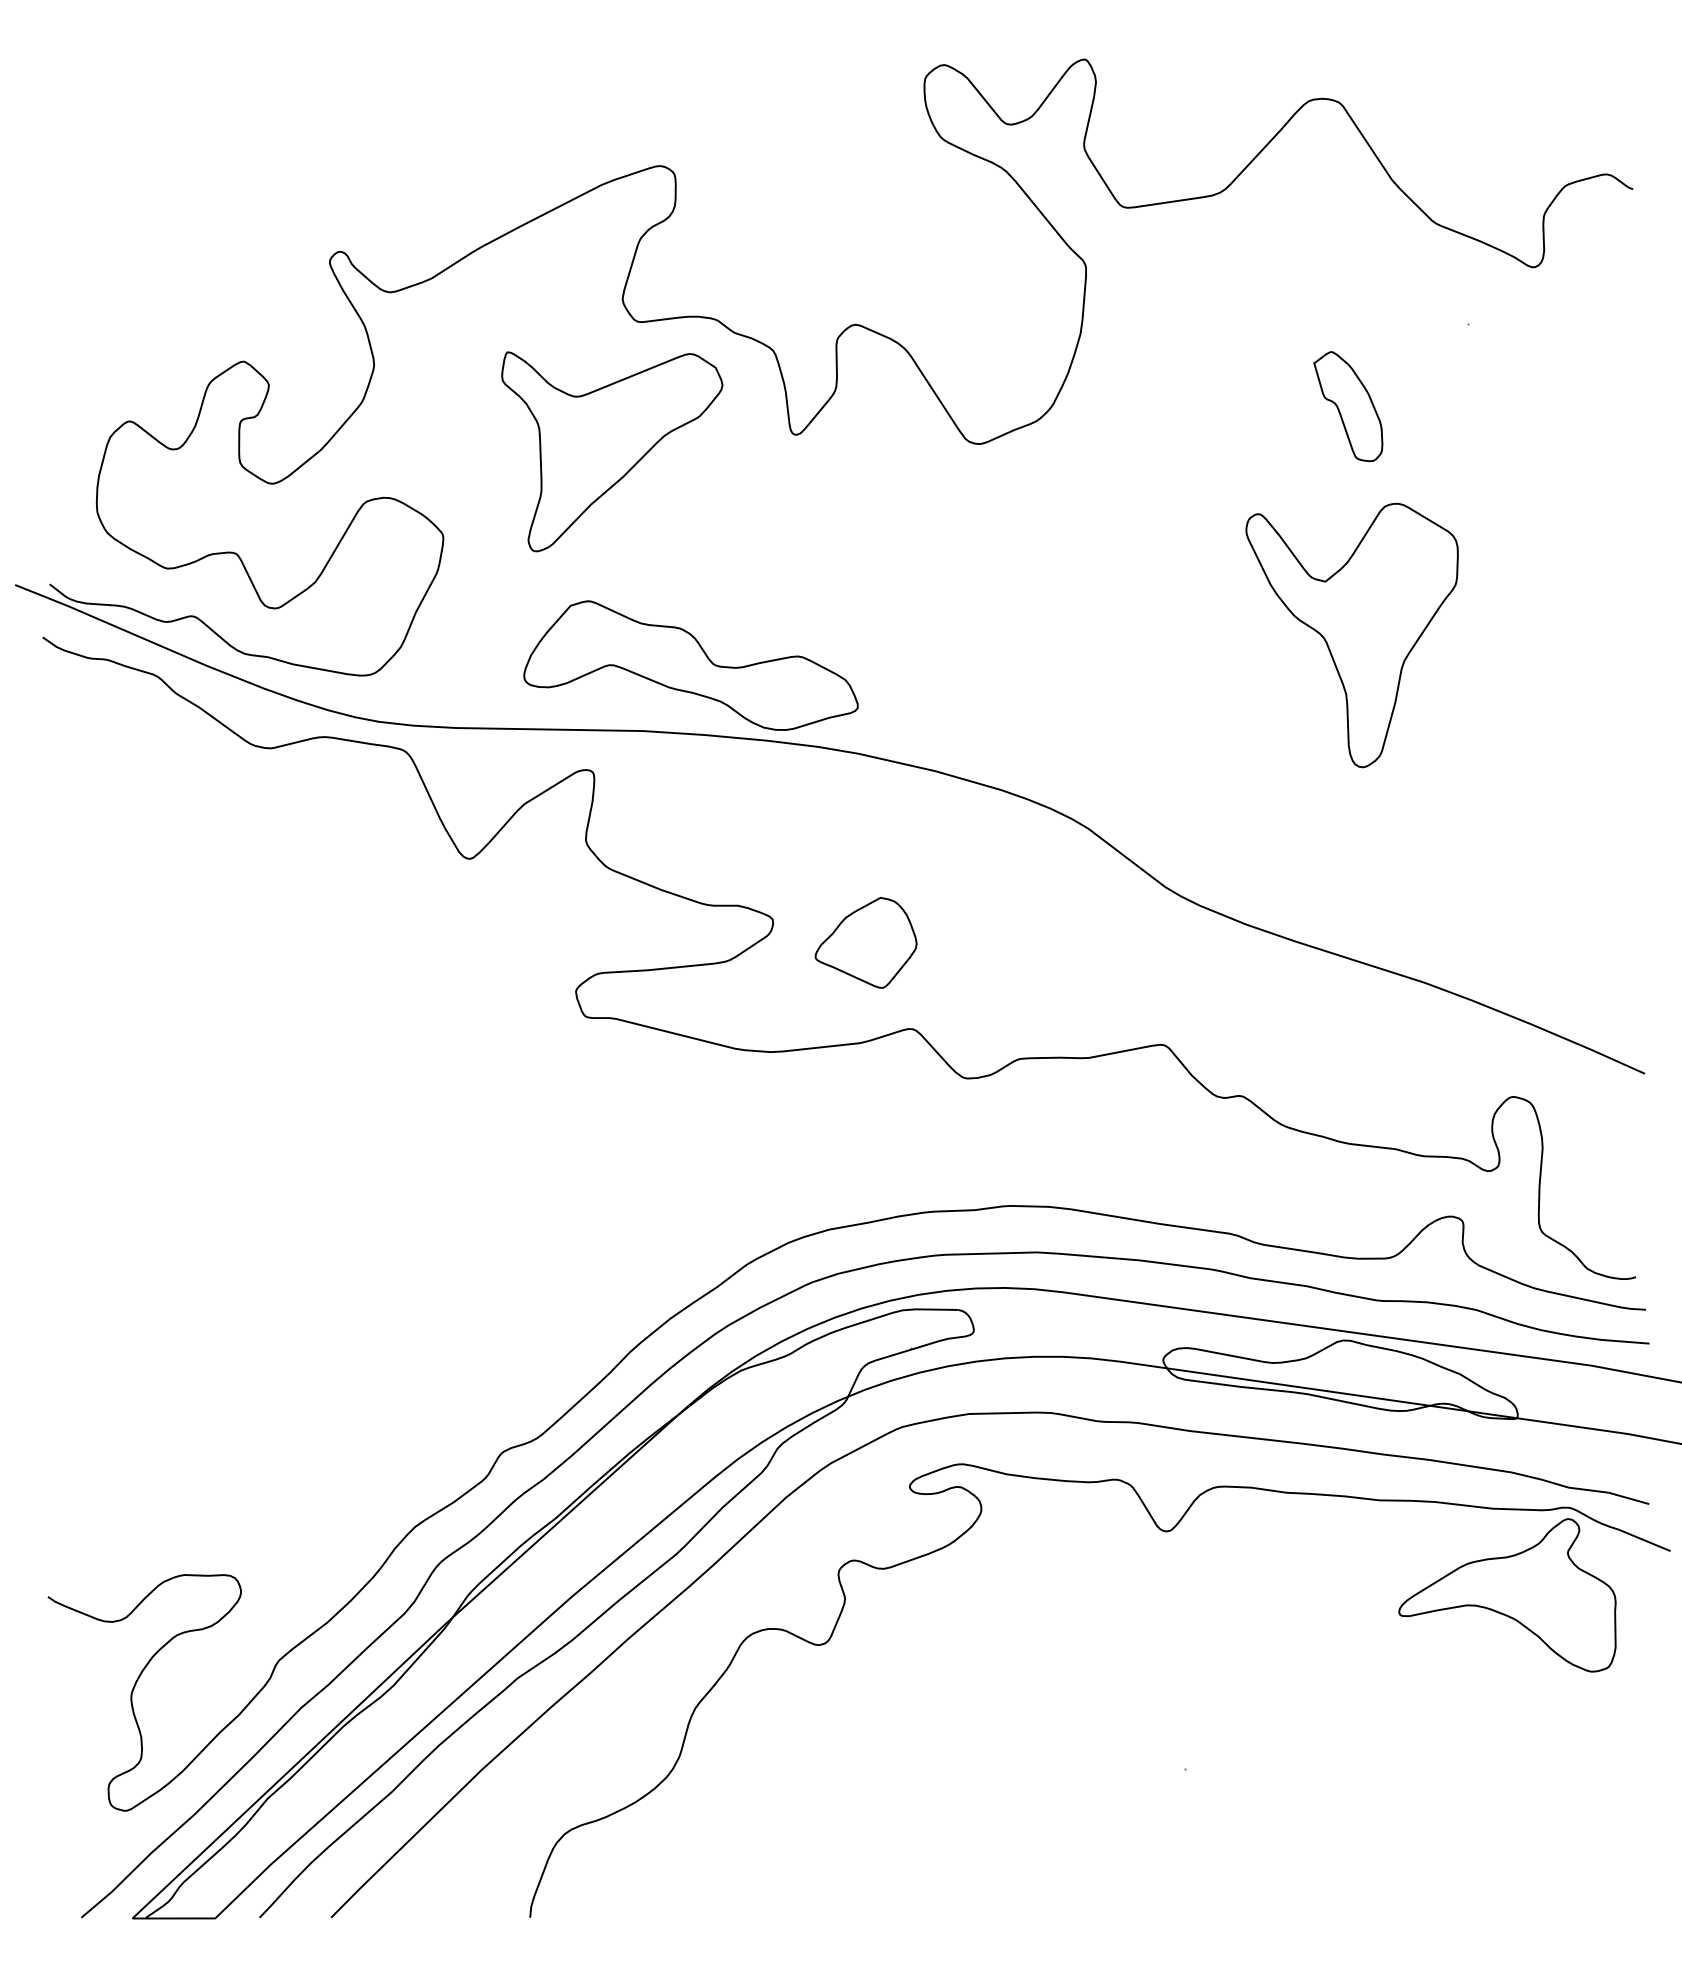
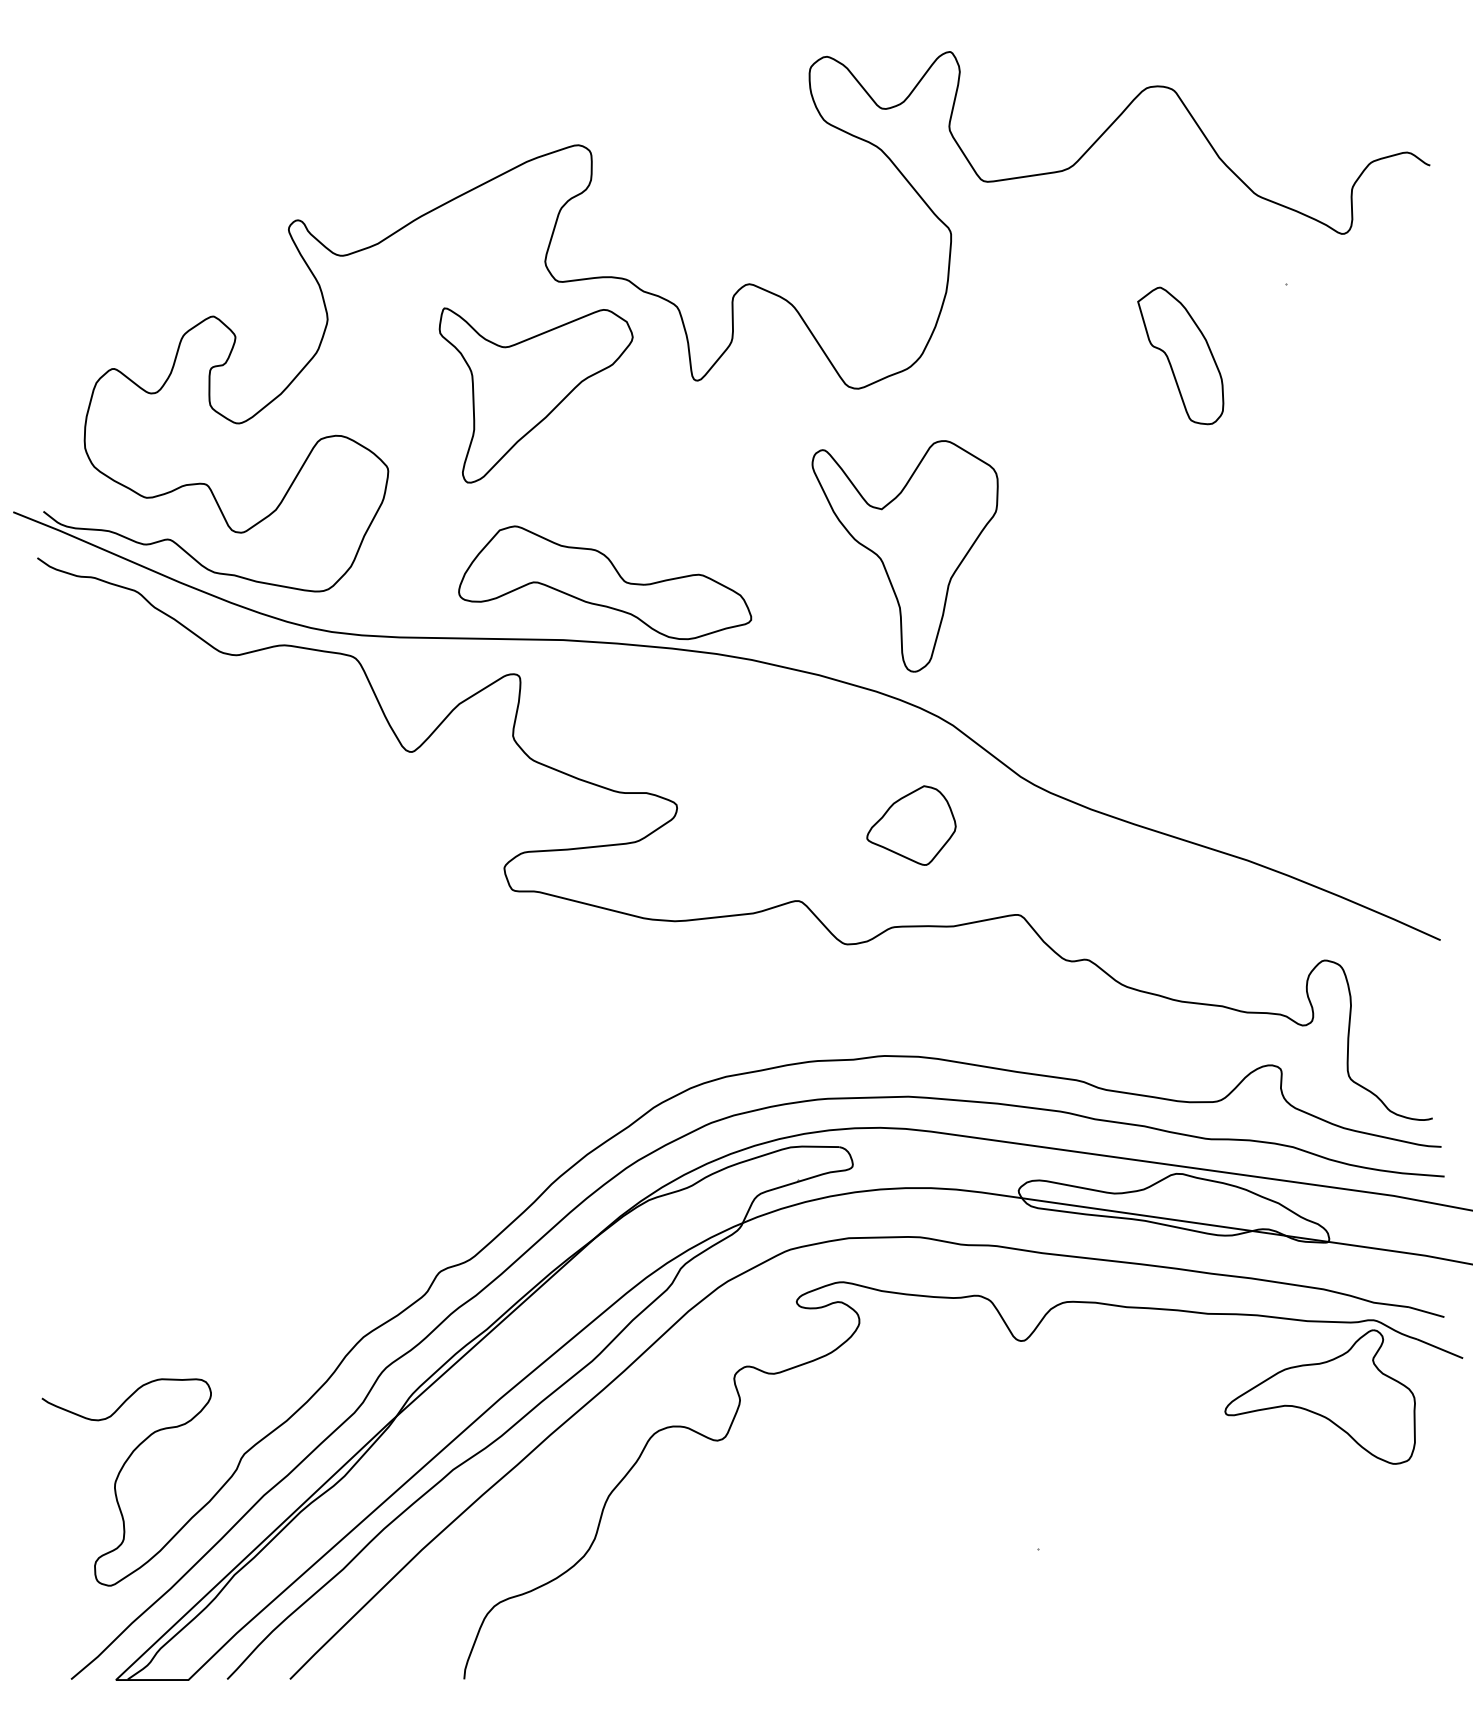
part: (1347, 406) -> (1180, 355), size x1.43
part: (1351, 635) -> (904, 556), moved
part: (866, 942) -> (911, 825), moved

